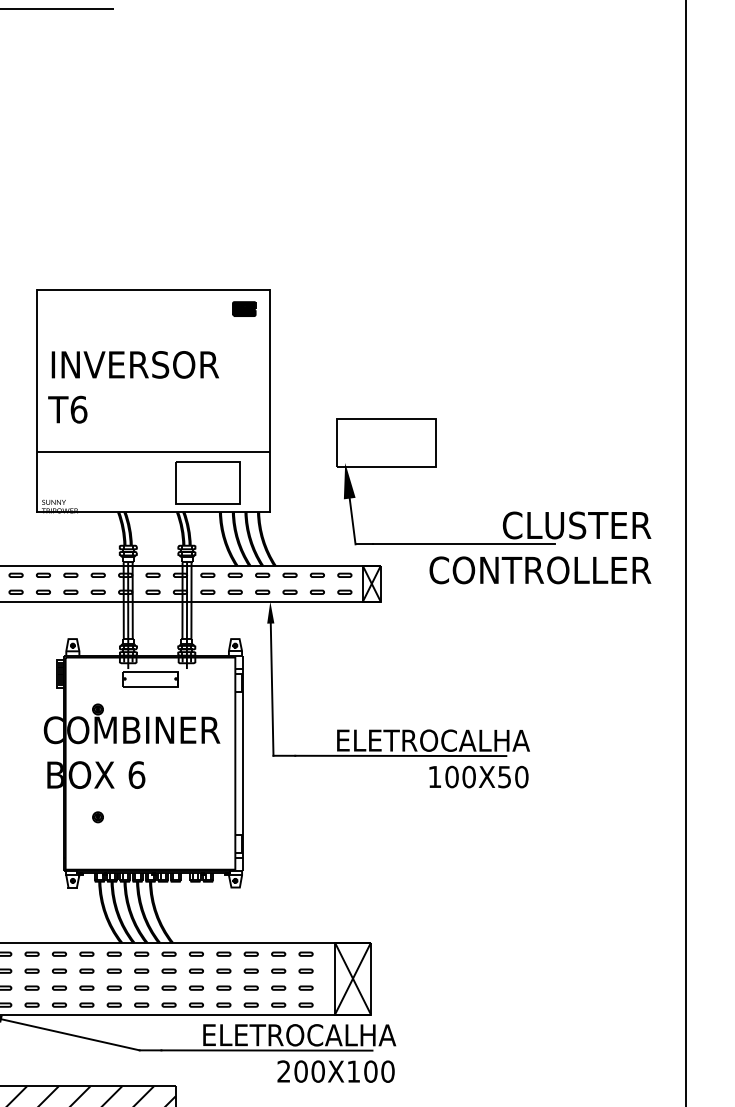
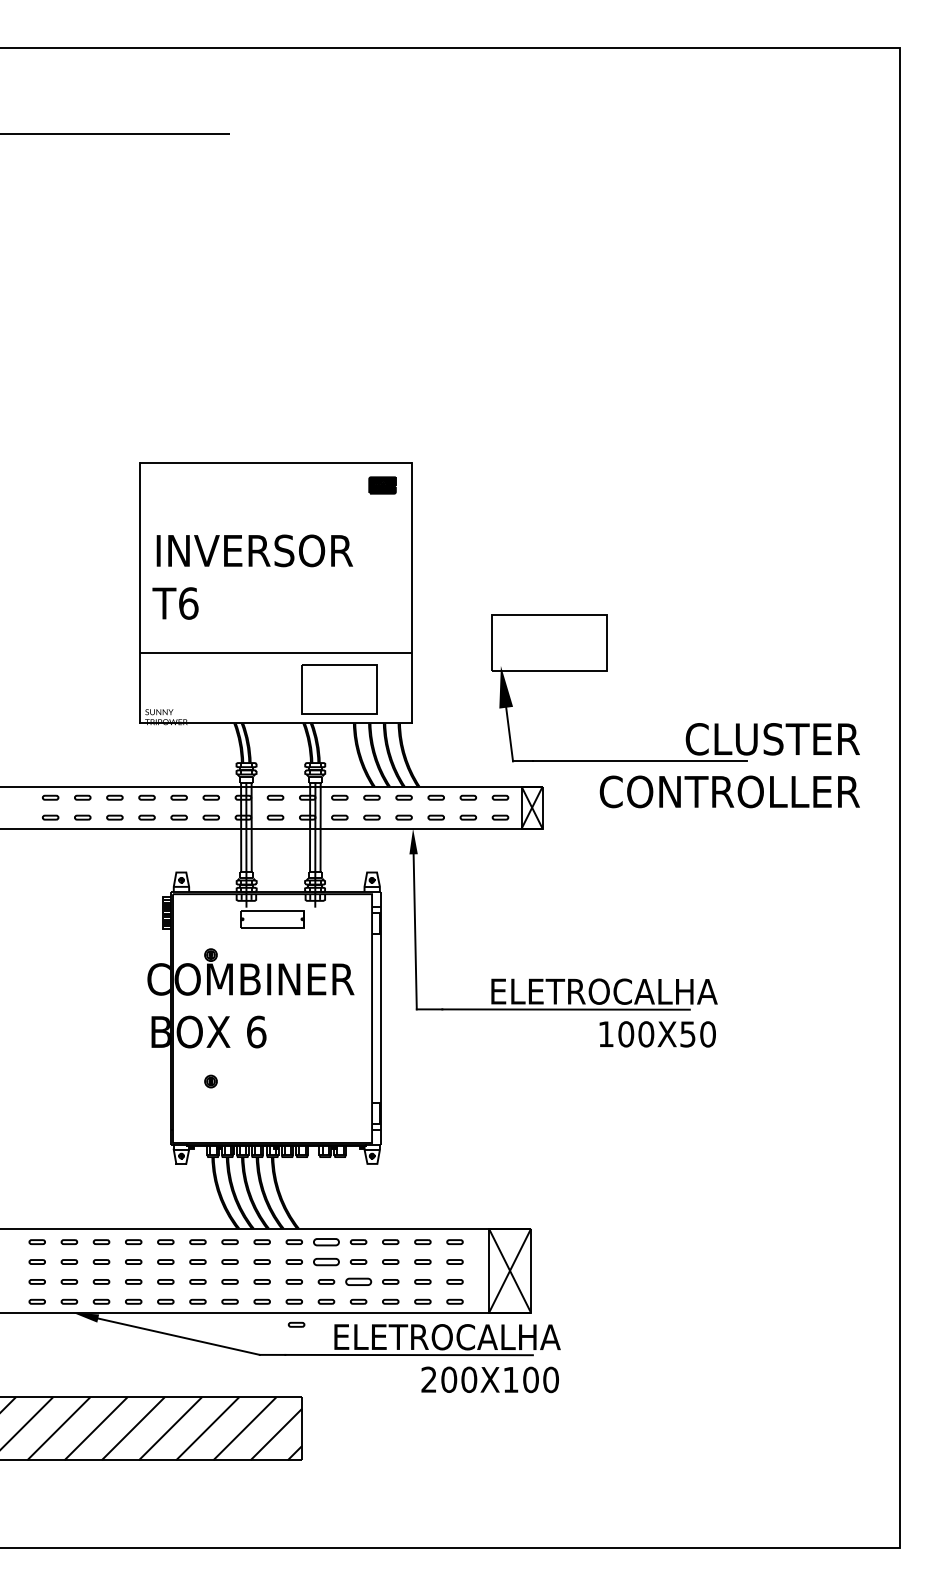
part: (196, 953) -> (326, 1241), size x1.6
part: (196, 970) -> (326, 1261), size x1.6
part: (223, 987) -> (358, 1281), size x1.6
part: (170, 1024) -> (296, 1324), added

